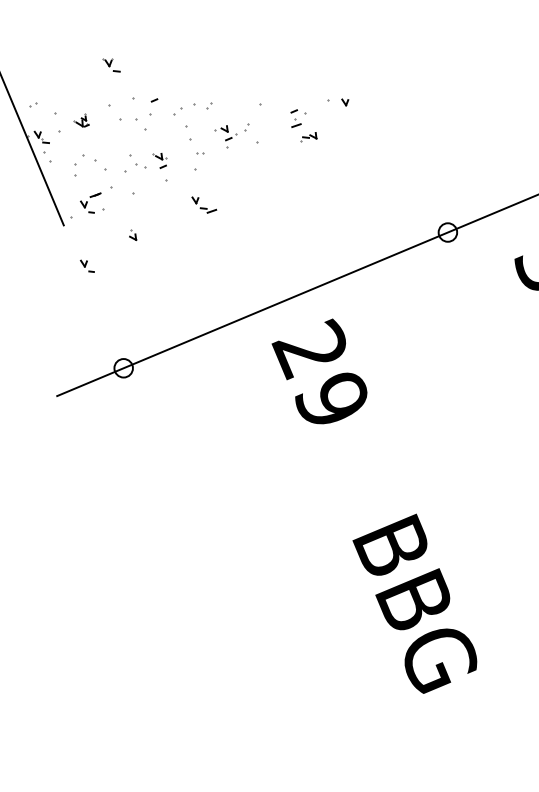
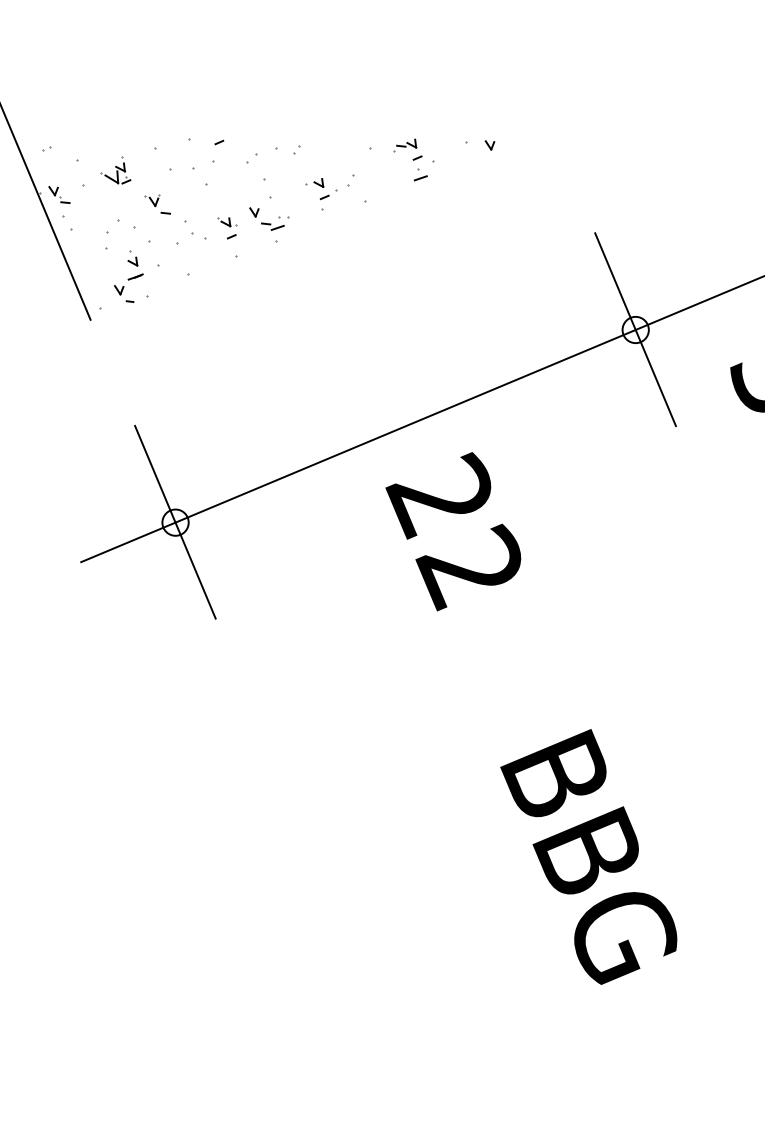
part: (110, 65) -> (157, 204), moved
part: (81, 120) -> (115, 170), size x1.43
part: (308, 137) -> (405, 145), moved
part: (203, 204) -> (266, 218), moved
line: (447, 232) -> (635, 329), added
part: (132, 234) -> (132, 258), moved
part: (87, 266) -> (124, 377), removed
line: (123, 367) -> (175, 521), added
text: (330, 399) -> (468, 567), 29 -> 22

